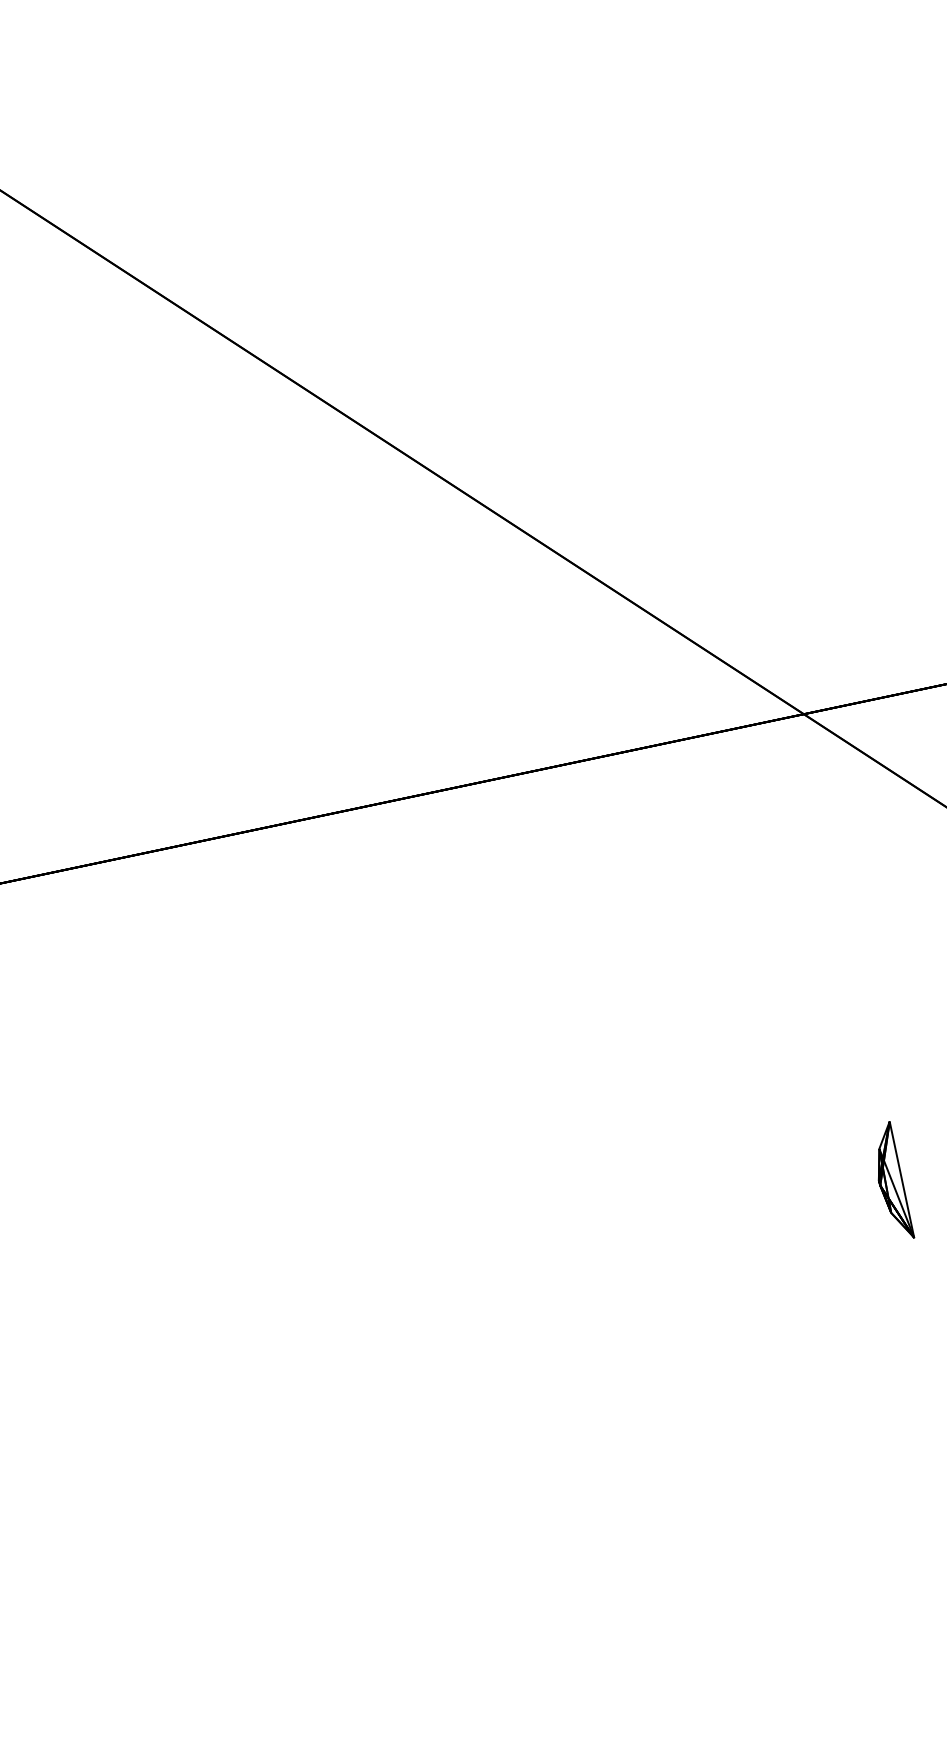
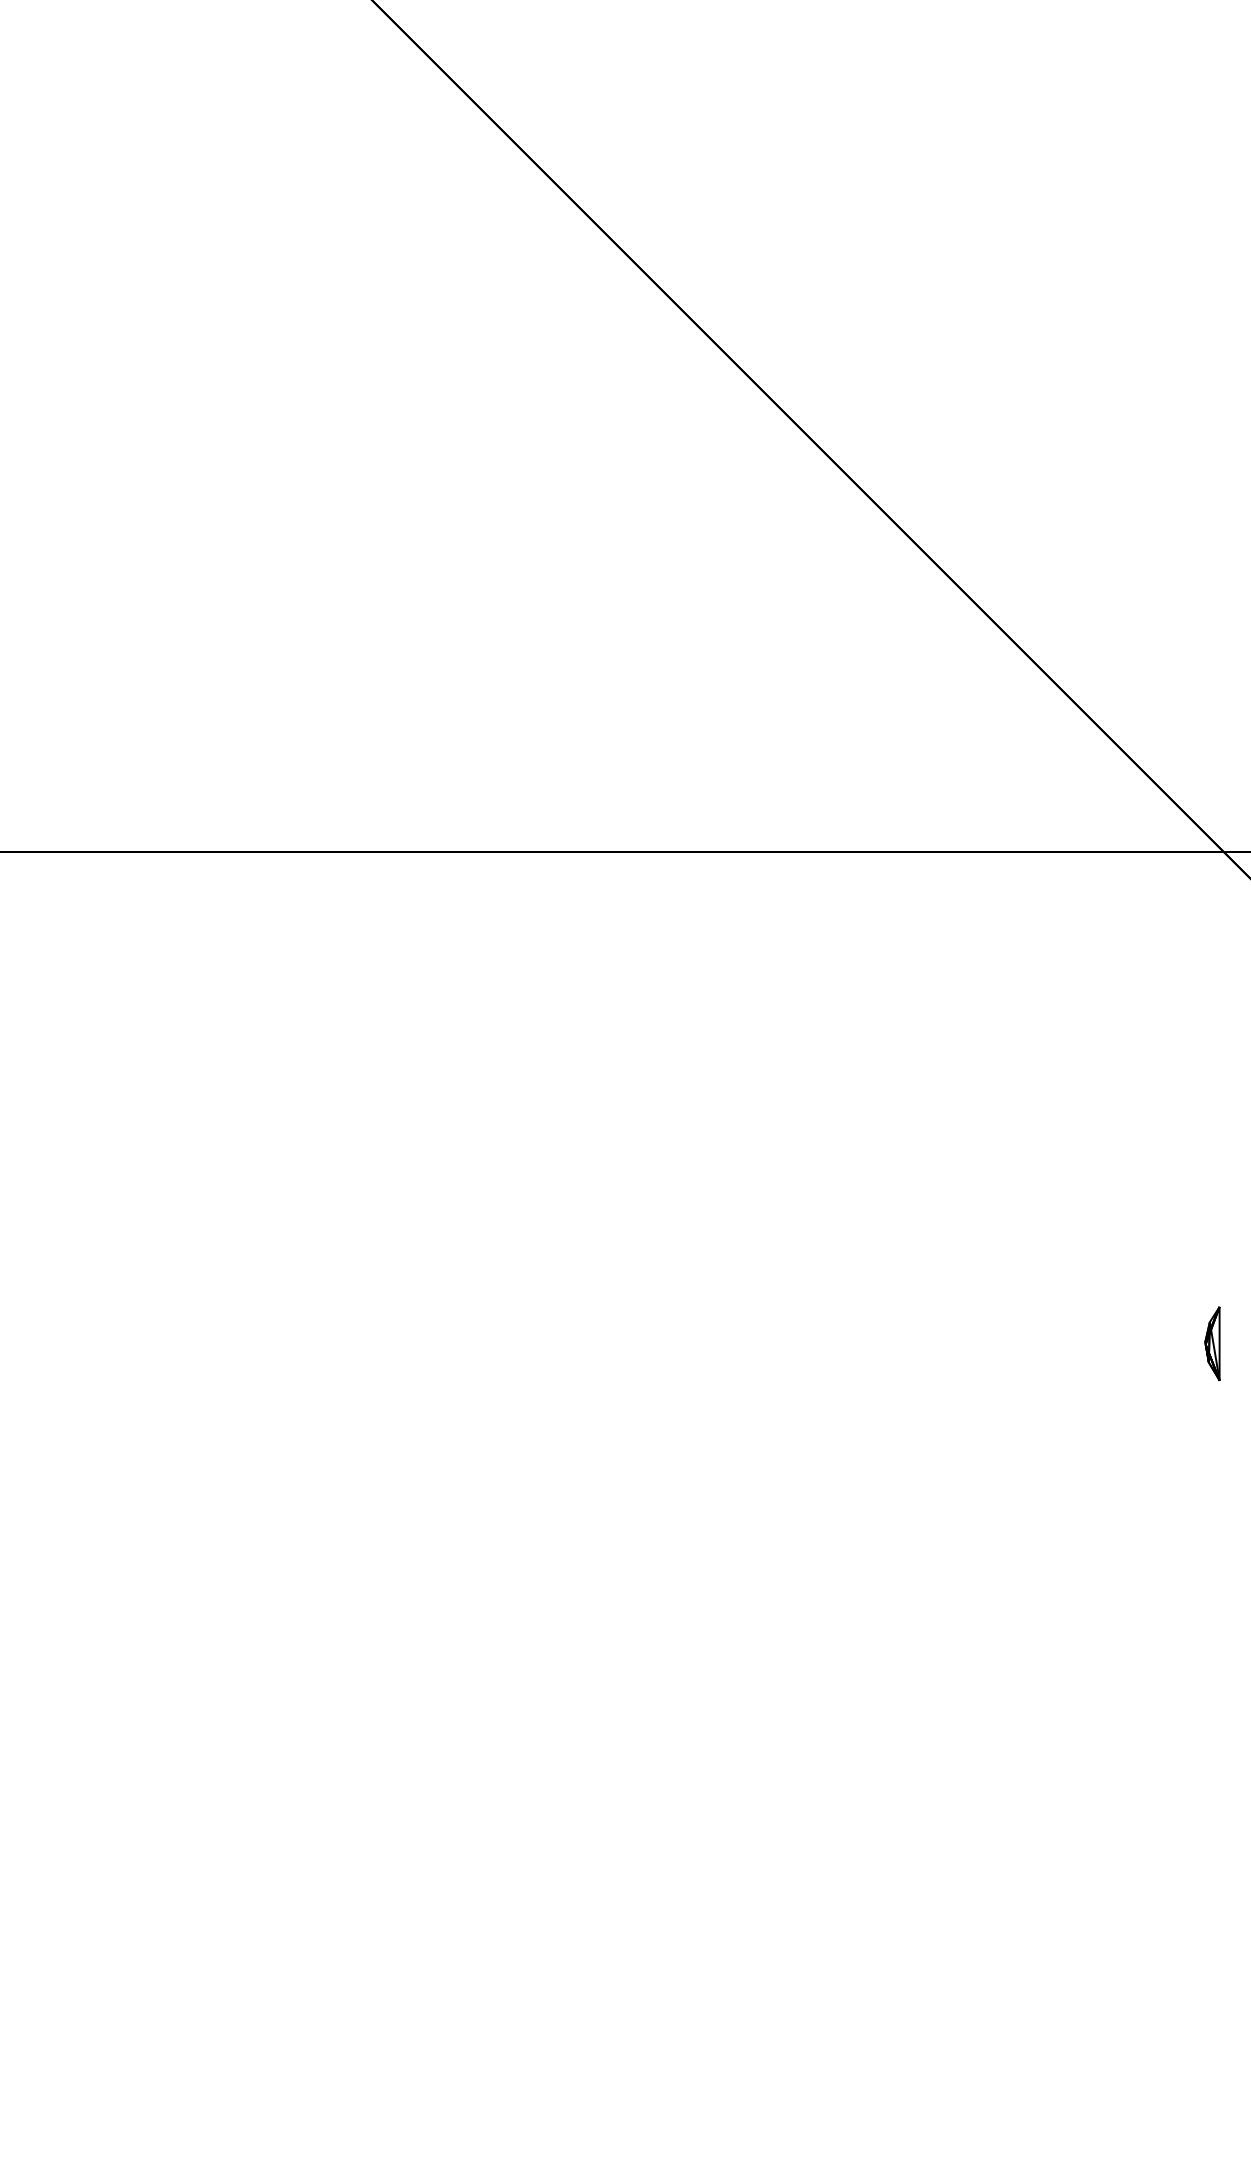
part: (890, 1181) -> (1212, 1343), size x0.6

